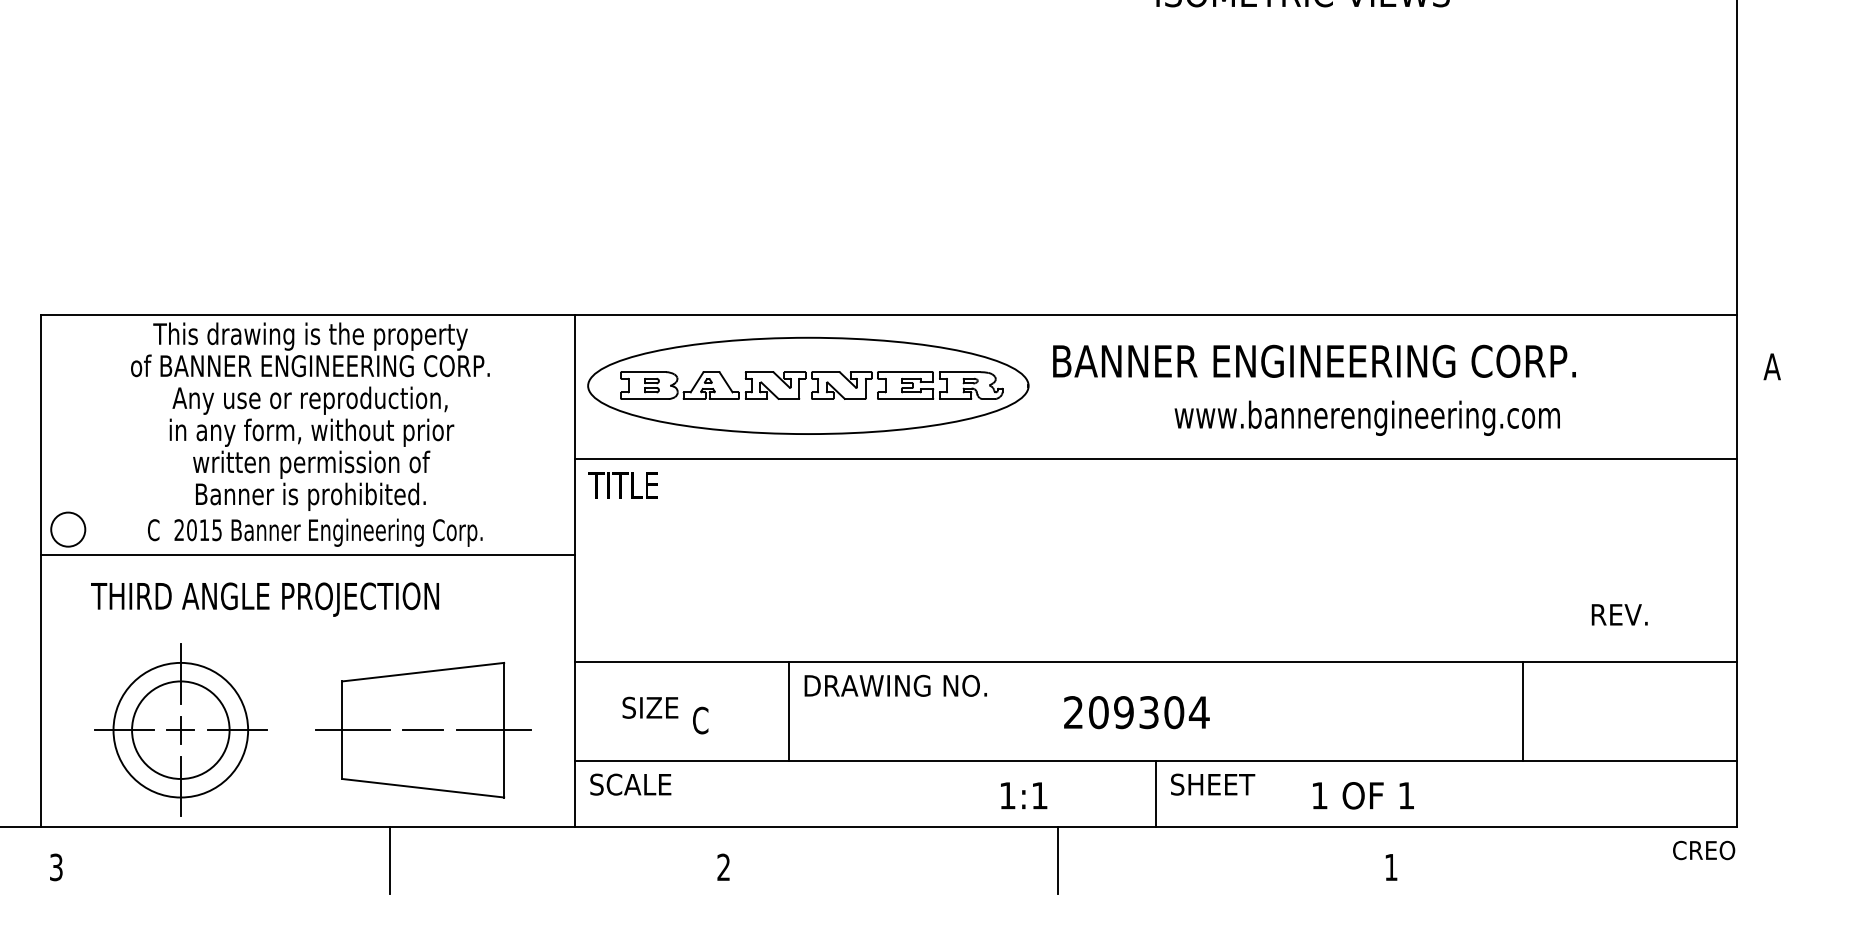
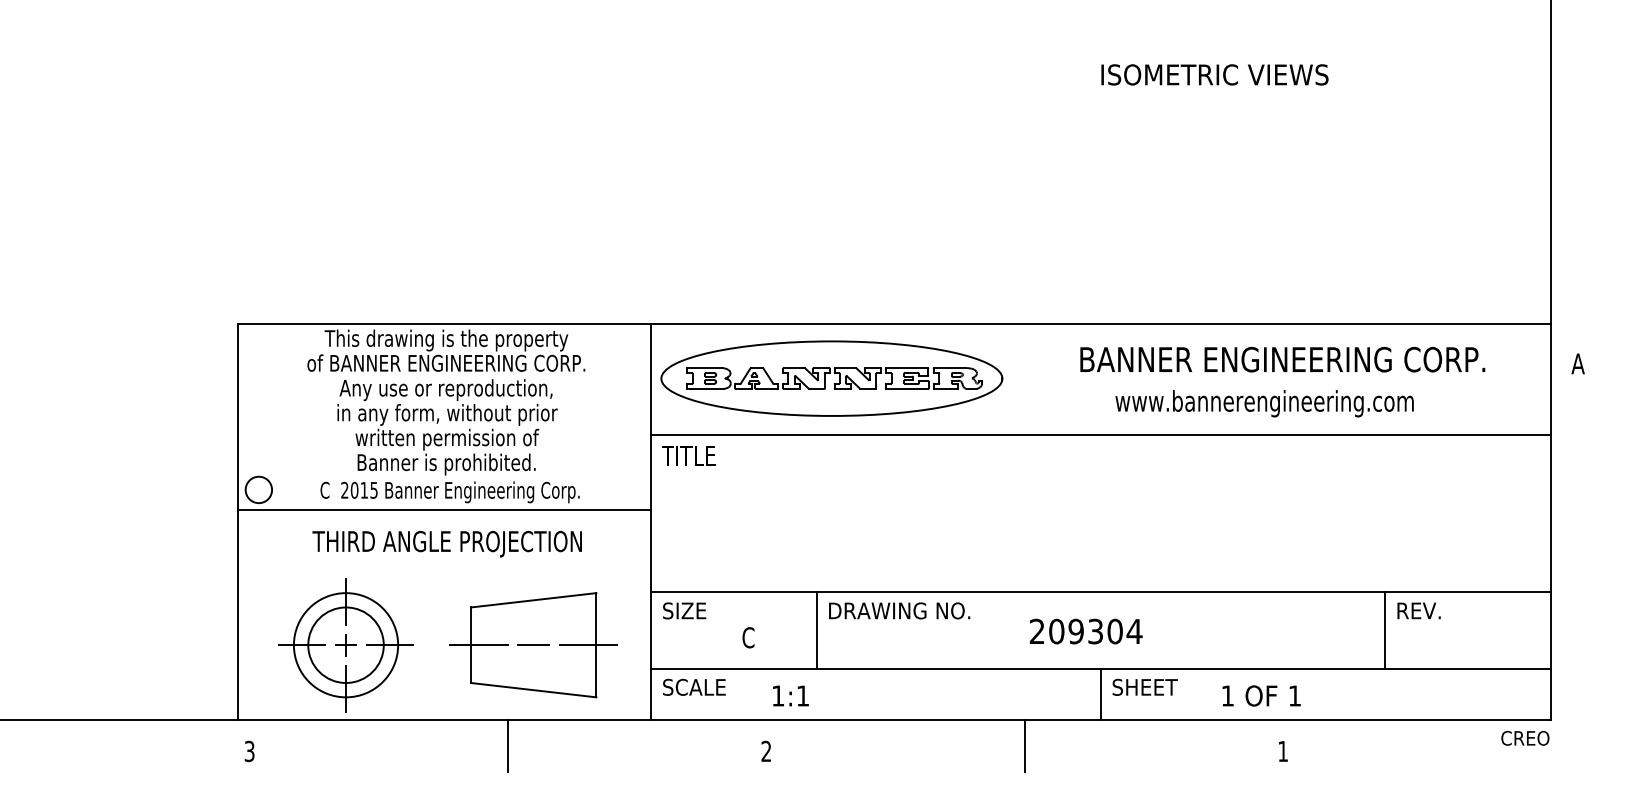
text: (1314, 361) -> (1282, 359), moved
text: (264, 598) -> (446, 543), moved
text: (1618, 614) -> (1418, 610), moved
text: (650, 707) -> (684, 610), moved
text: (1023, 795) -> (790, 695), moved

